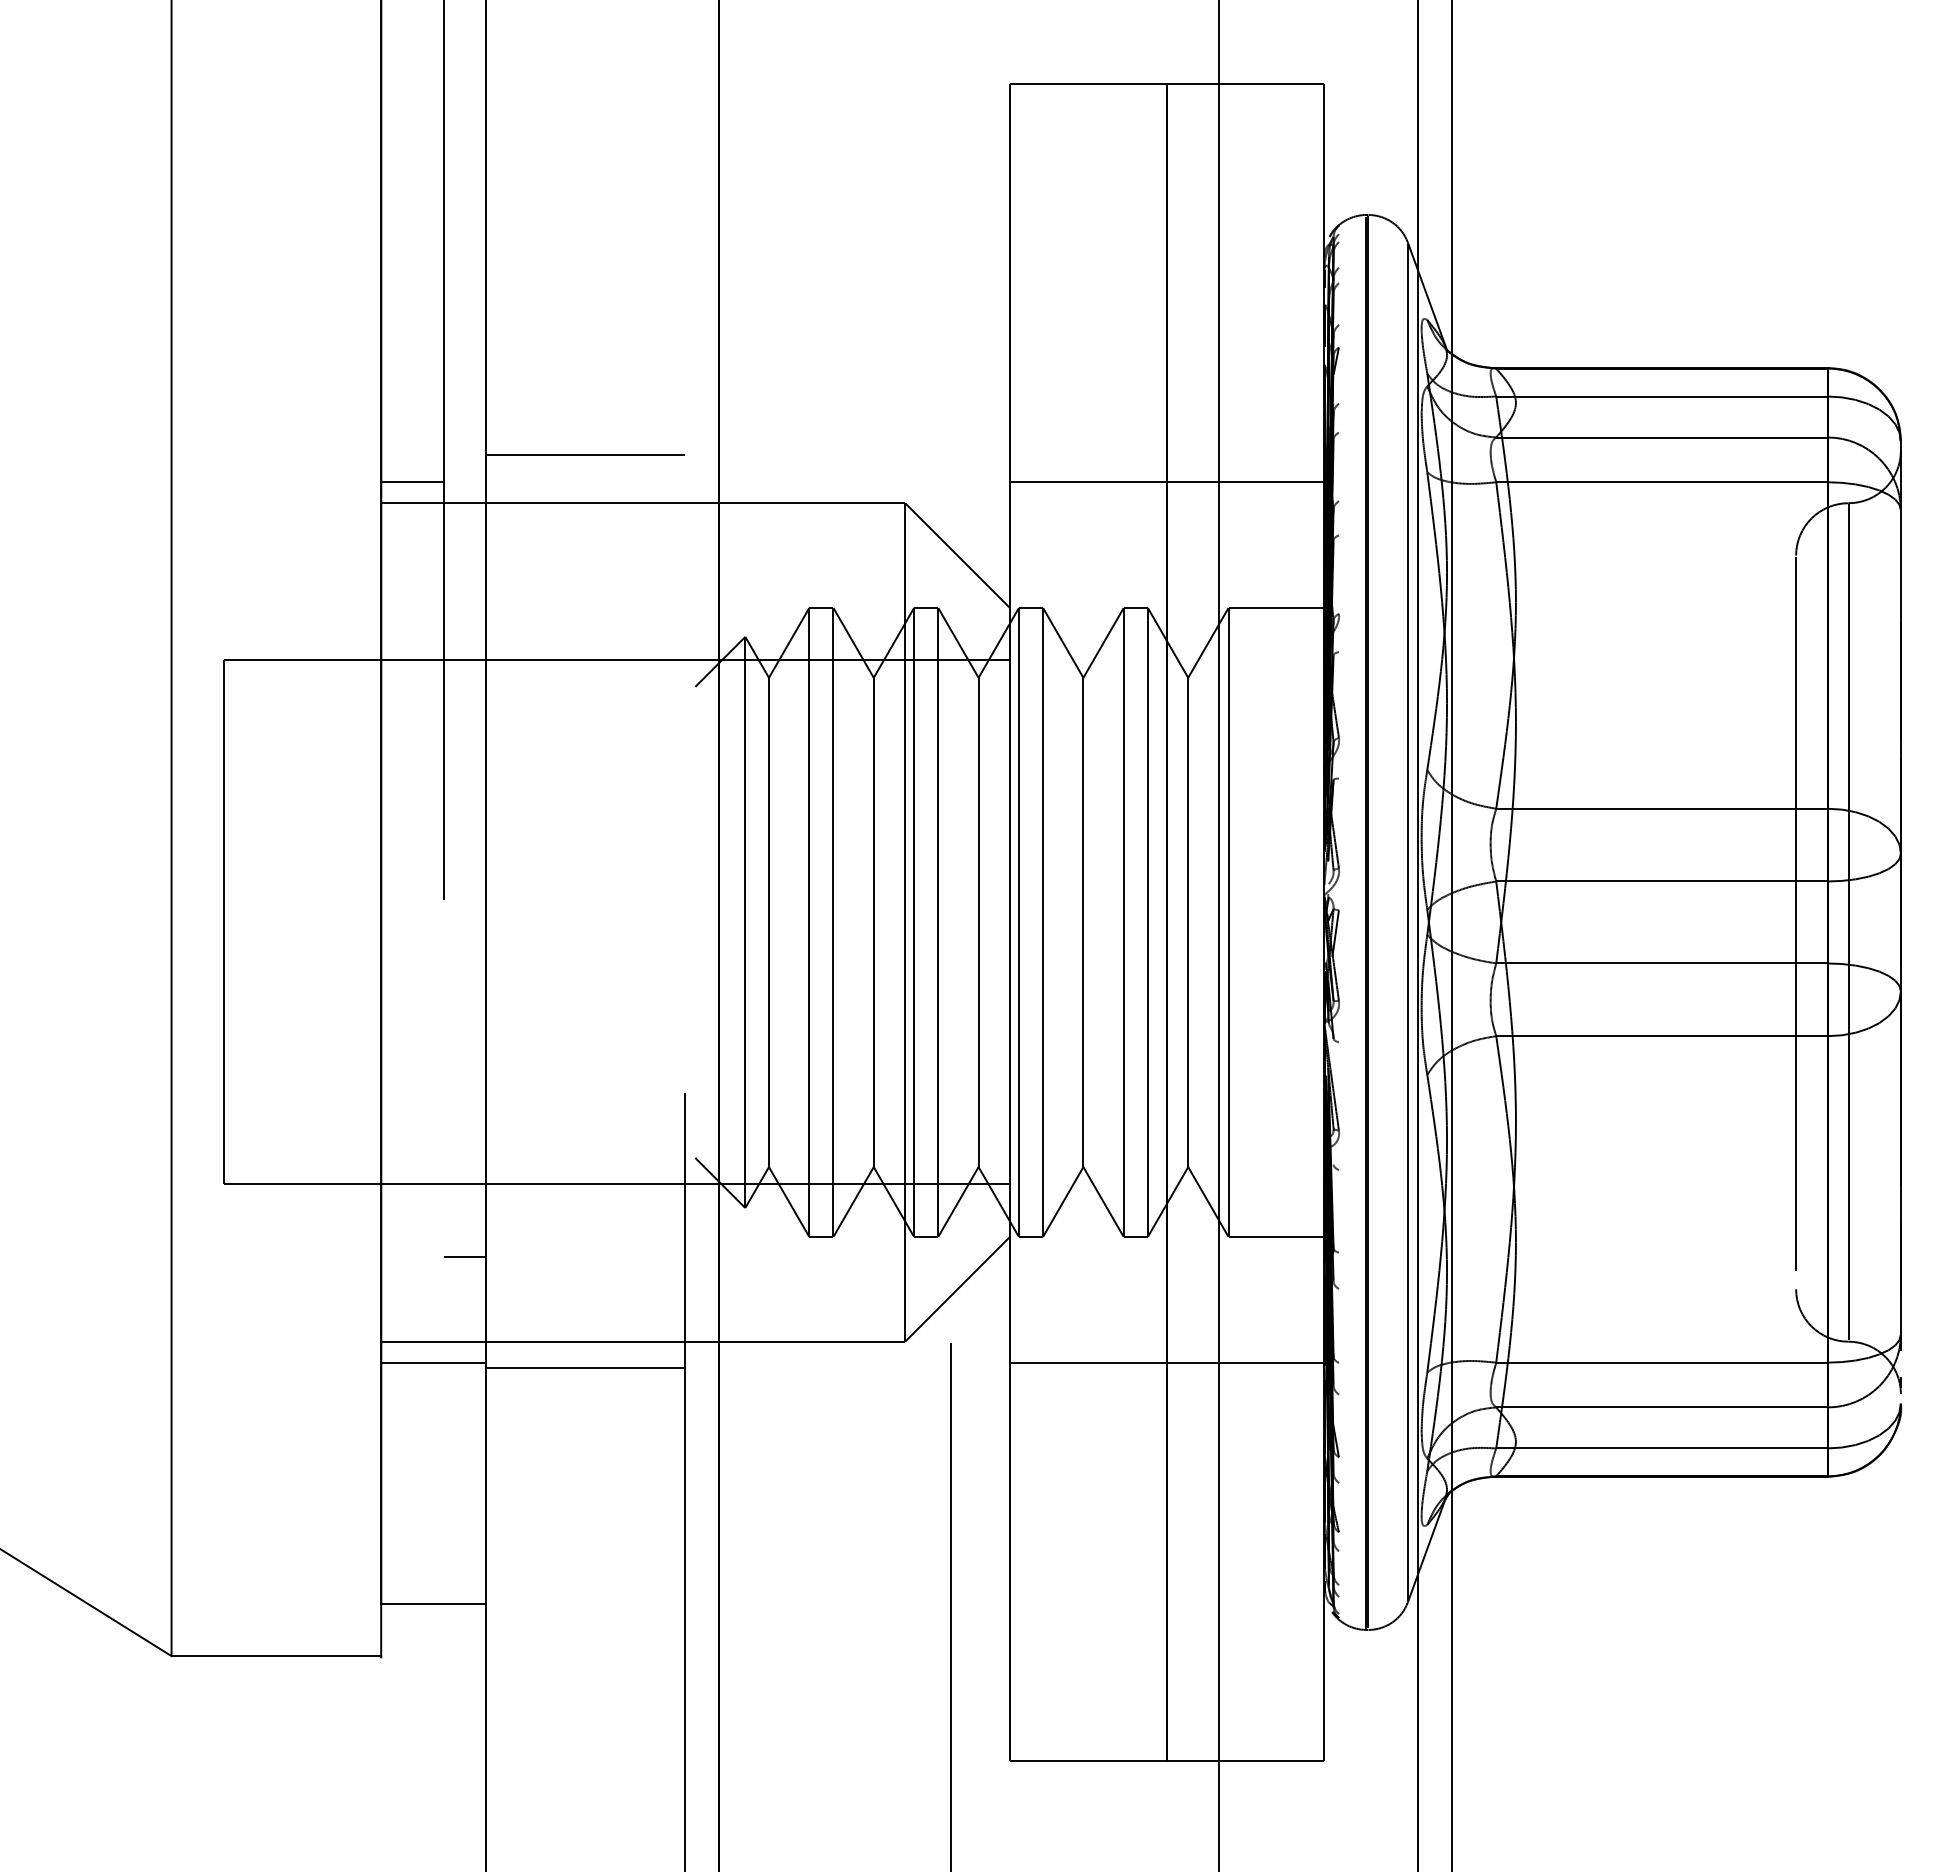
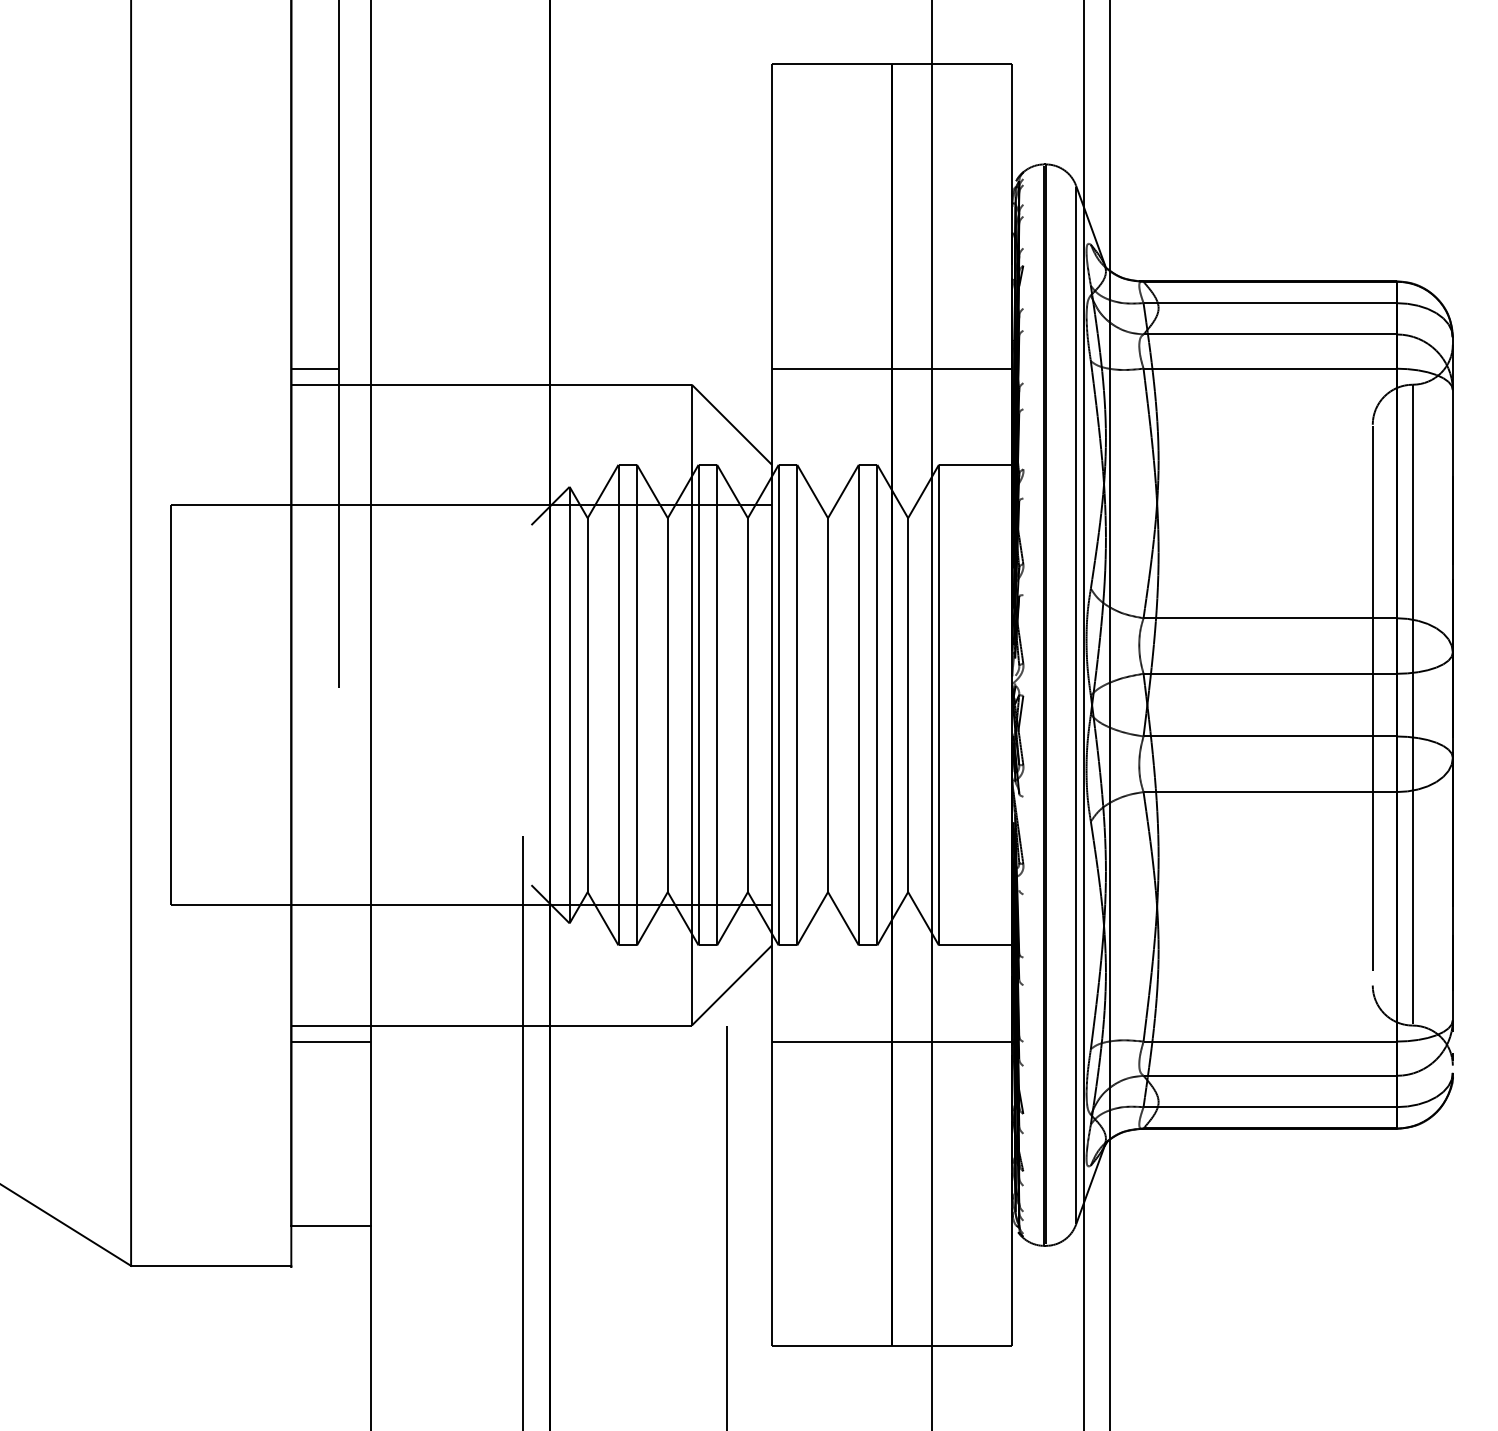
line: (584, 455) -> (446, 348), removed
line: (464, 1257) -> (355, 961), removed
line: (584, 1368) -> (446, 1046), removed

